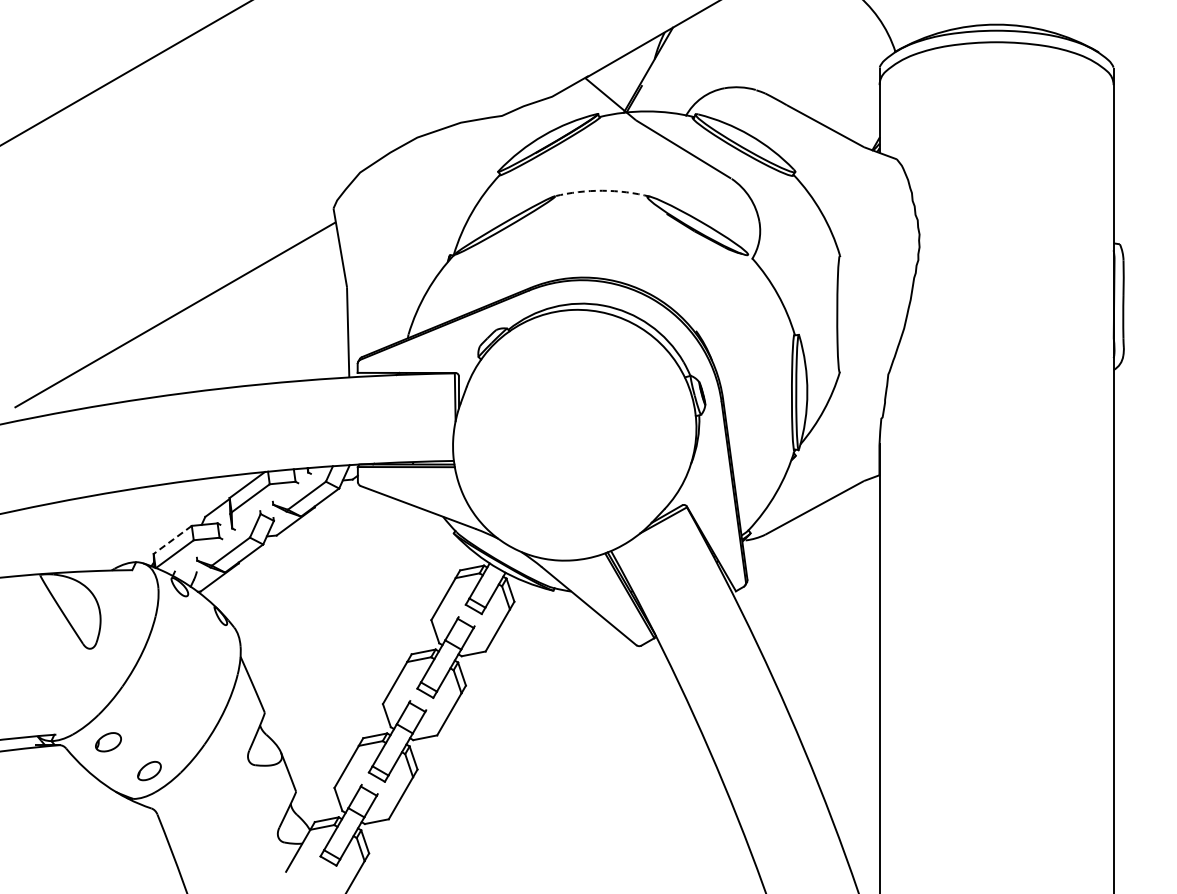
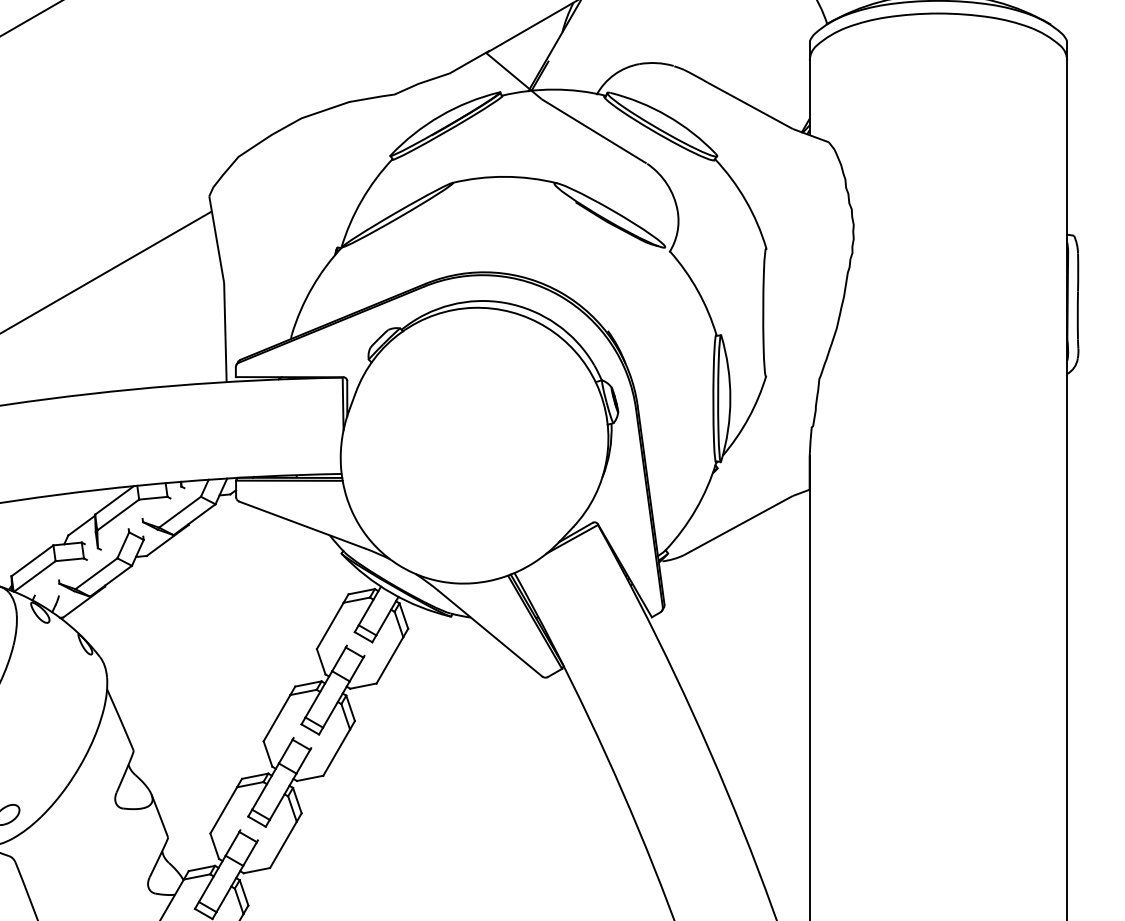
arc: (602, 190) -> (505, 176), dashed -> solid
line: (172, 539) -> (32, 560), dashed -> solid

